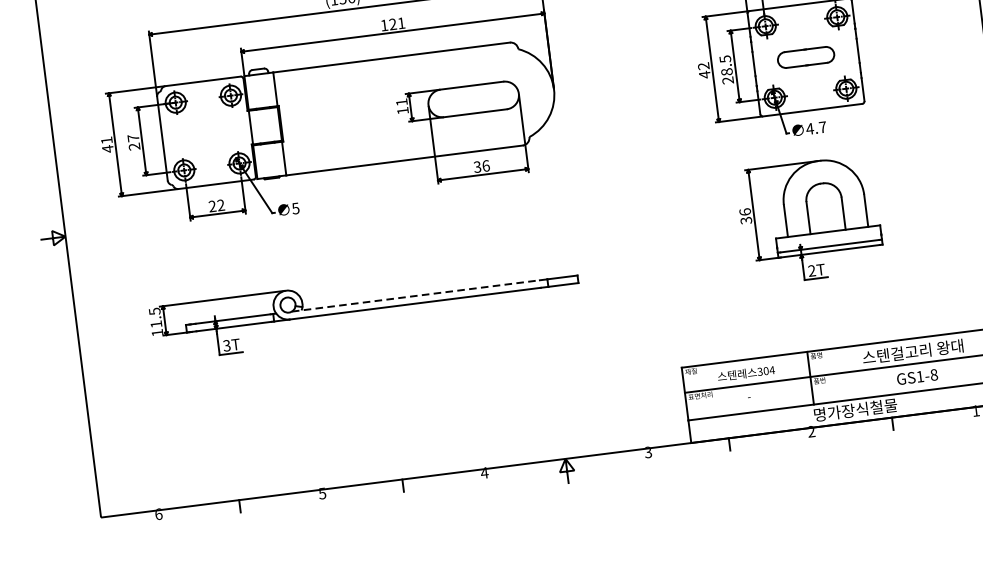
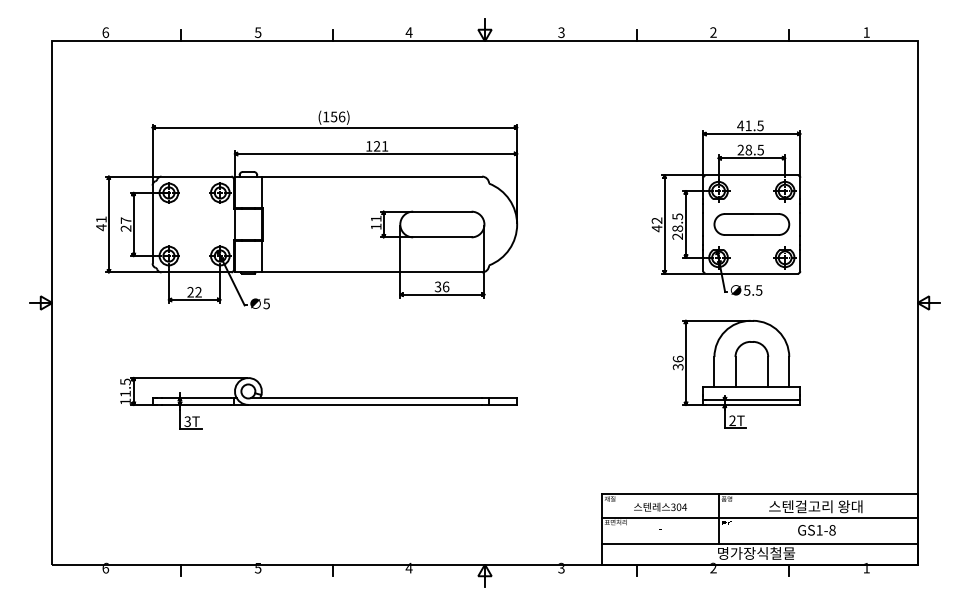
part: (805, 57) -> (751, 224), size x1.43
text: (815, 128) -> (752, 290), 4.7 -> 5.5
line: (416, 295) -> (367, 397), dashed -> solid

